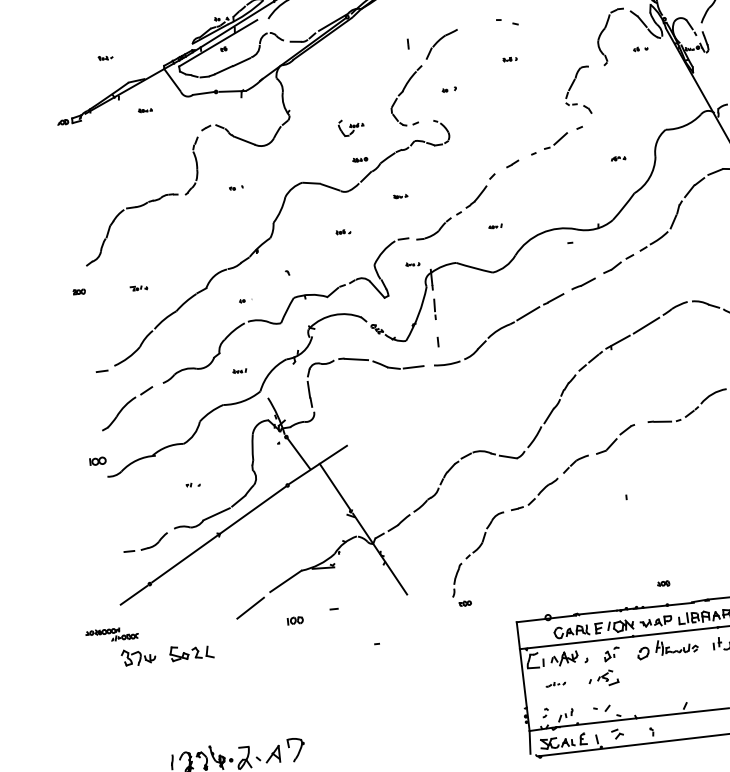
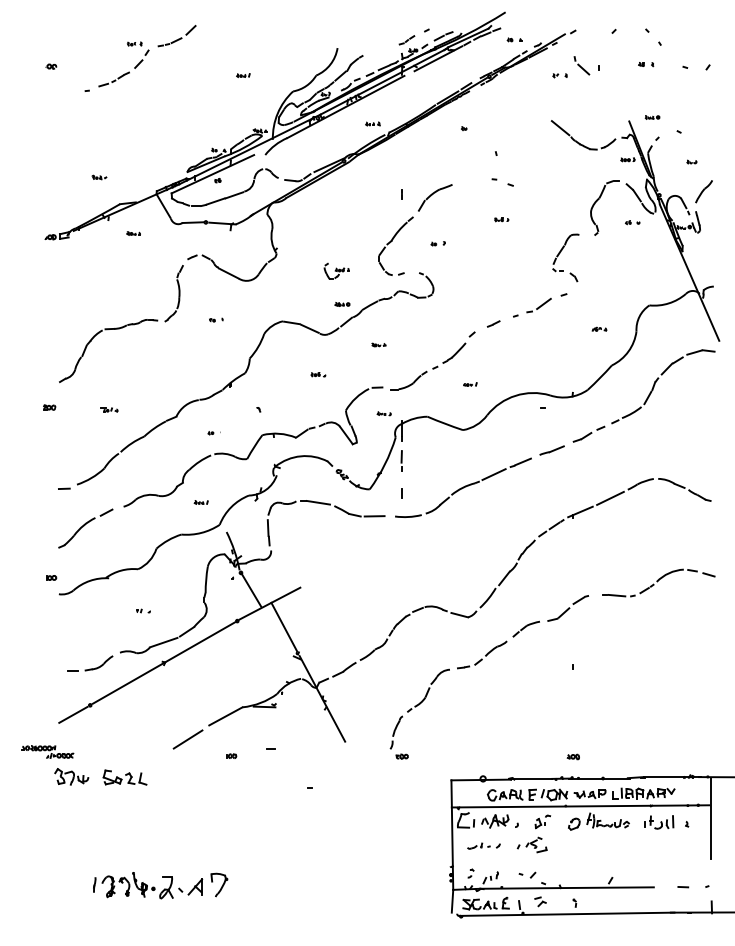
part: (98, 460) -> (51, 577), size x0.62
part: (662, 583) -> (572, 756), moved
part: (295, 619) -> (231, 755), size x0.62
part: (555, 683) -> (483, 845), size x1.67

